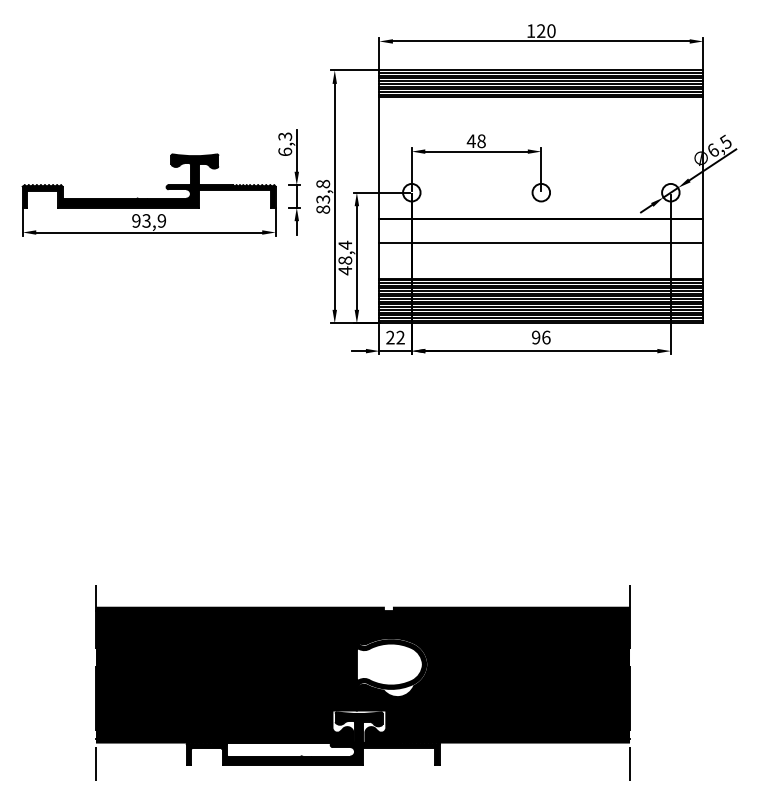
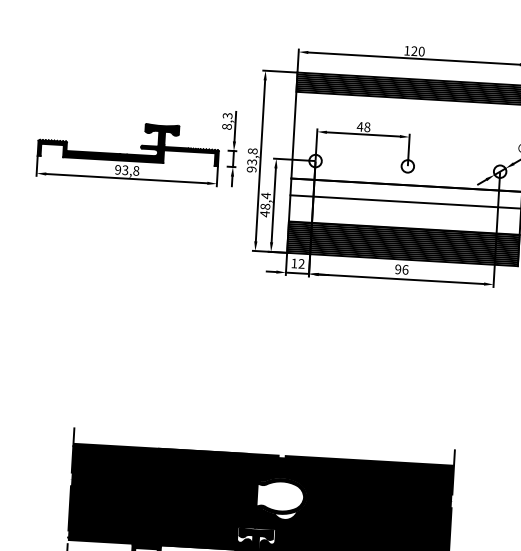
text: (284, 151) -> (226, 126), 6,3 -> 8,3
text: (323, 209) -> (251, 169), 83,8 -> 93,8
text: (161, 220) -> (136, 170), 93,9 -> 93,8
text: (390, 337) -> (294, 263), 22 -> 12

